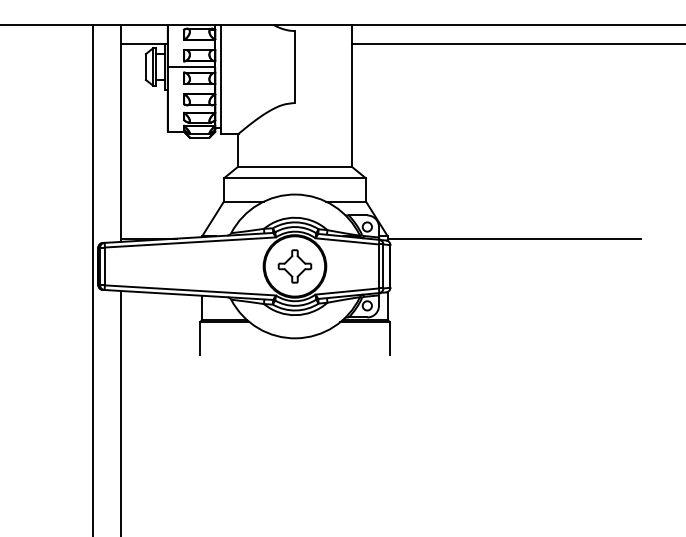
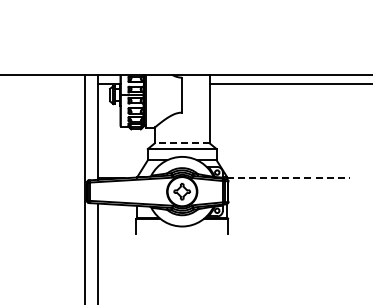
line: (295, 166) -> (182, 143), solid -> dashed
line: (516, 239) -> (289, 178), solid -> dashed

